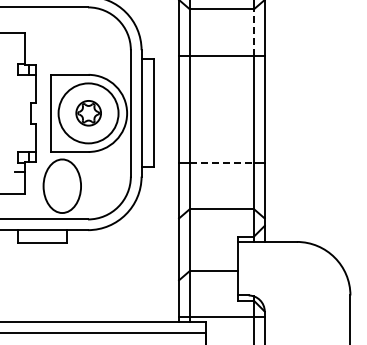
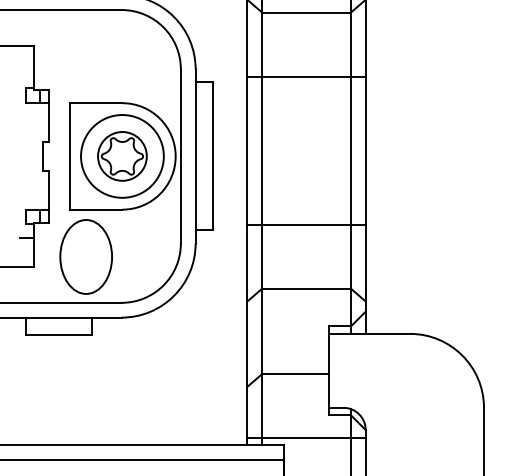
line: (254, 31) -> (351, 43), dashed -> solid
part: (88, 112) -> (122, 155), size x1.43
line: (222, 162) -> (307, 224), dashed -> solid

